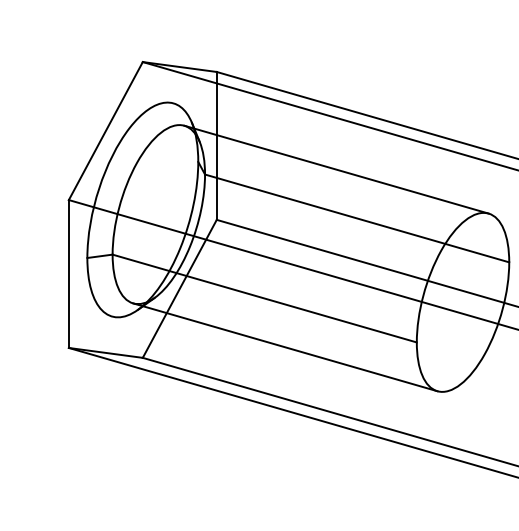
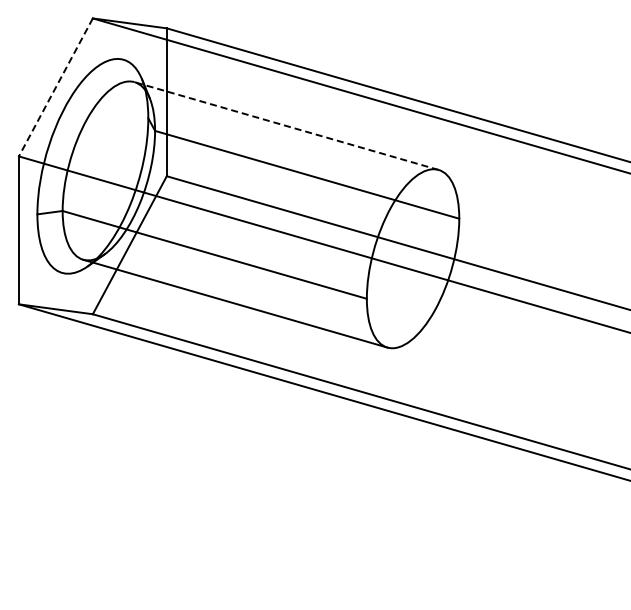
line: (105, 131) -> (55, 87), solid -> dashed
line: (336, 169) -> (286, 125), solid -> dashed

